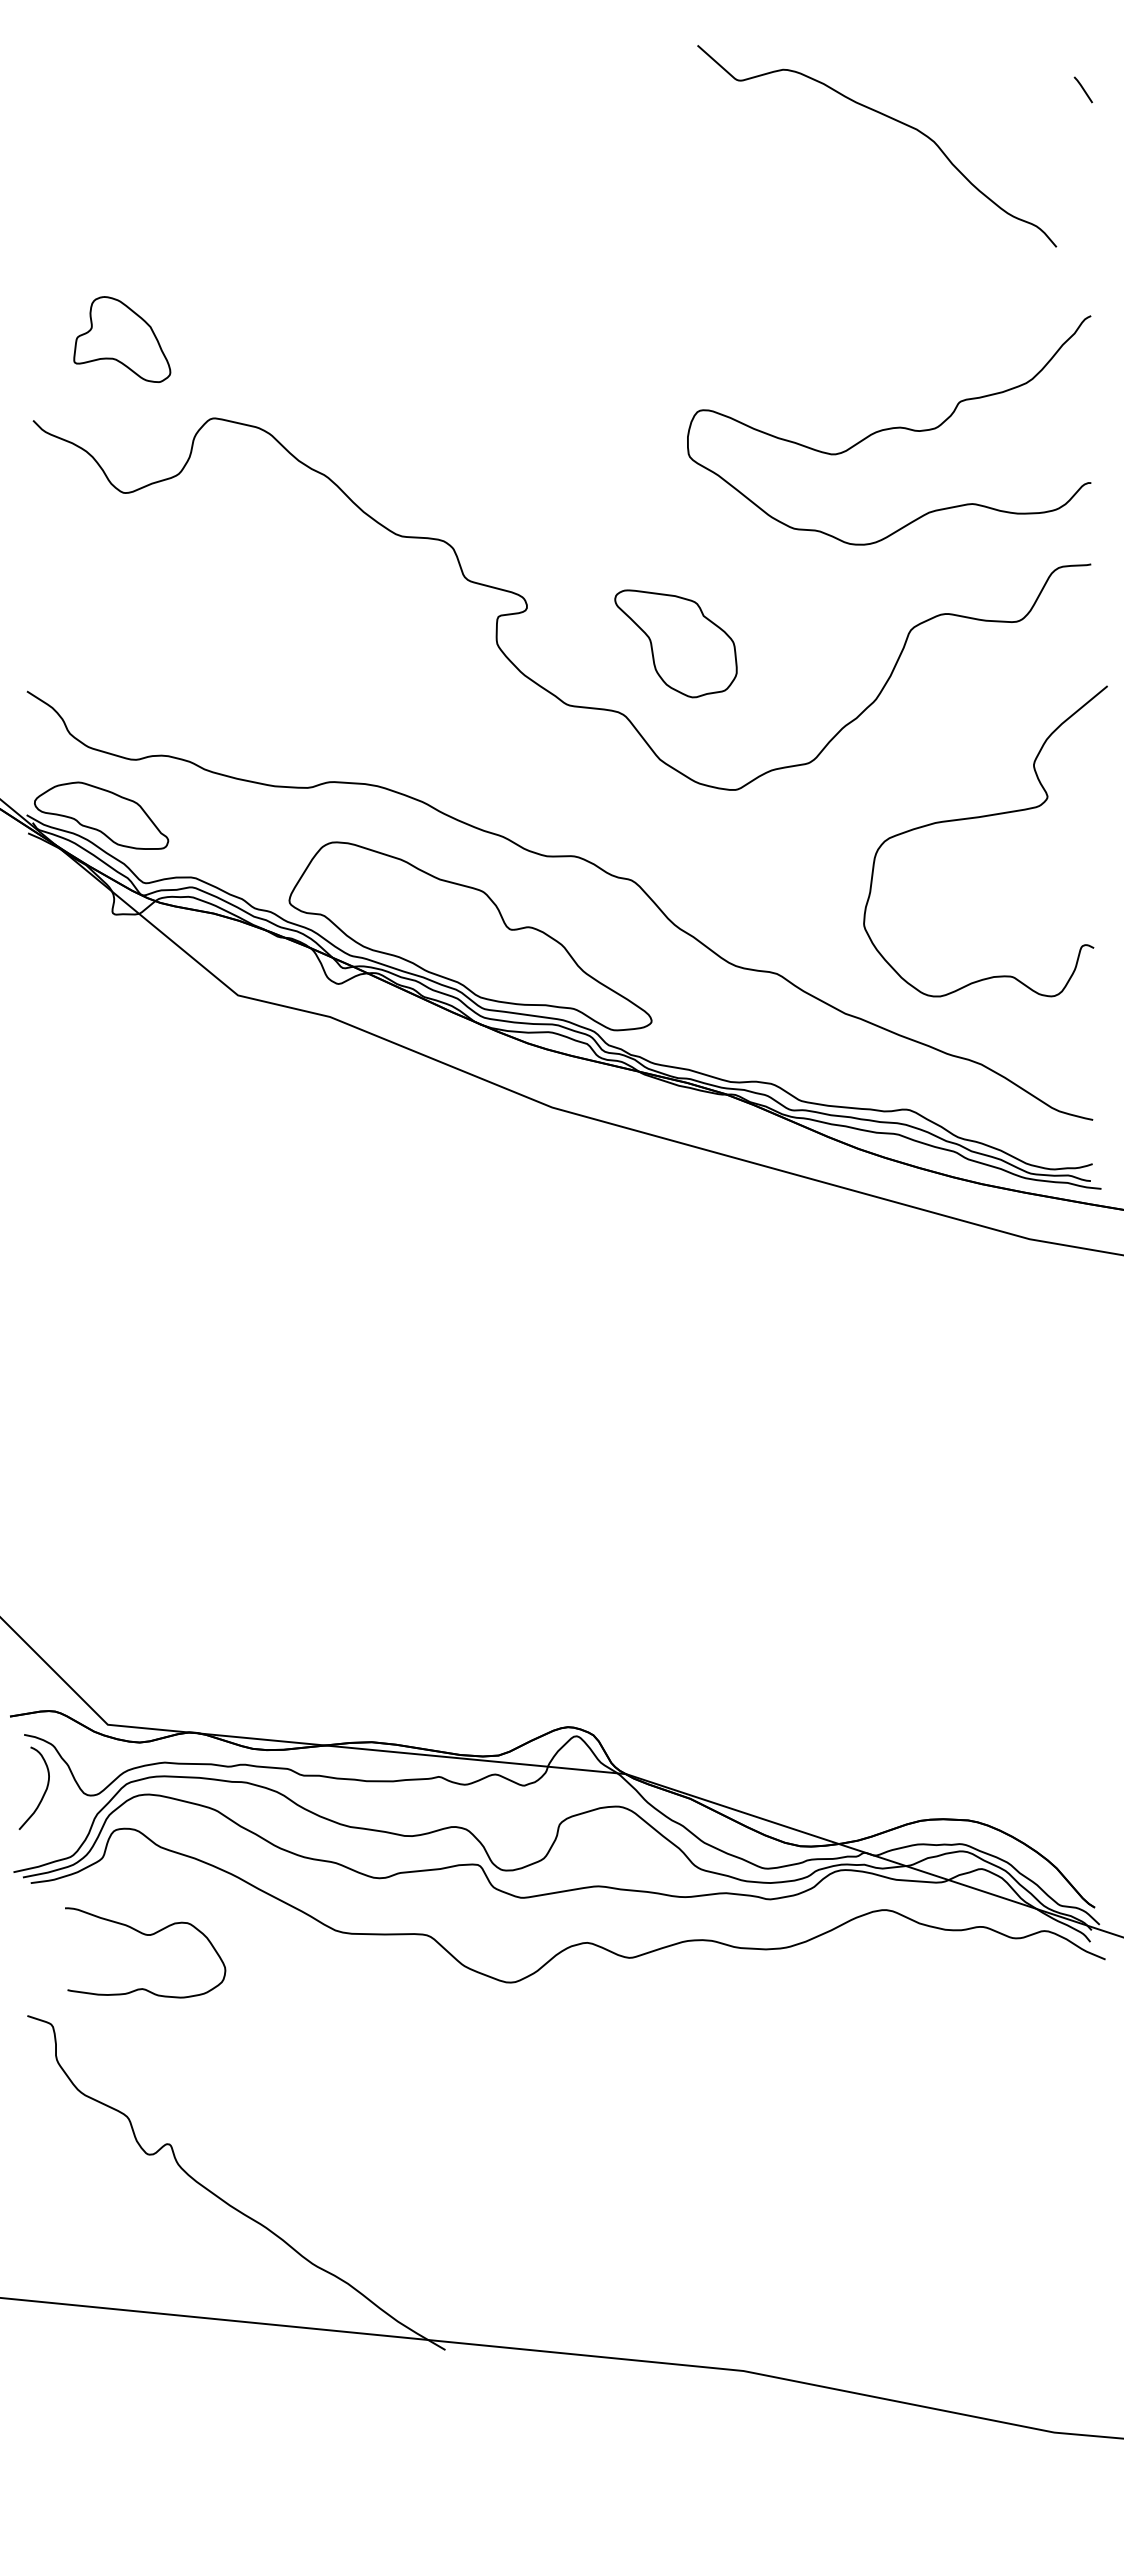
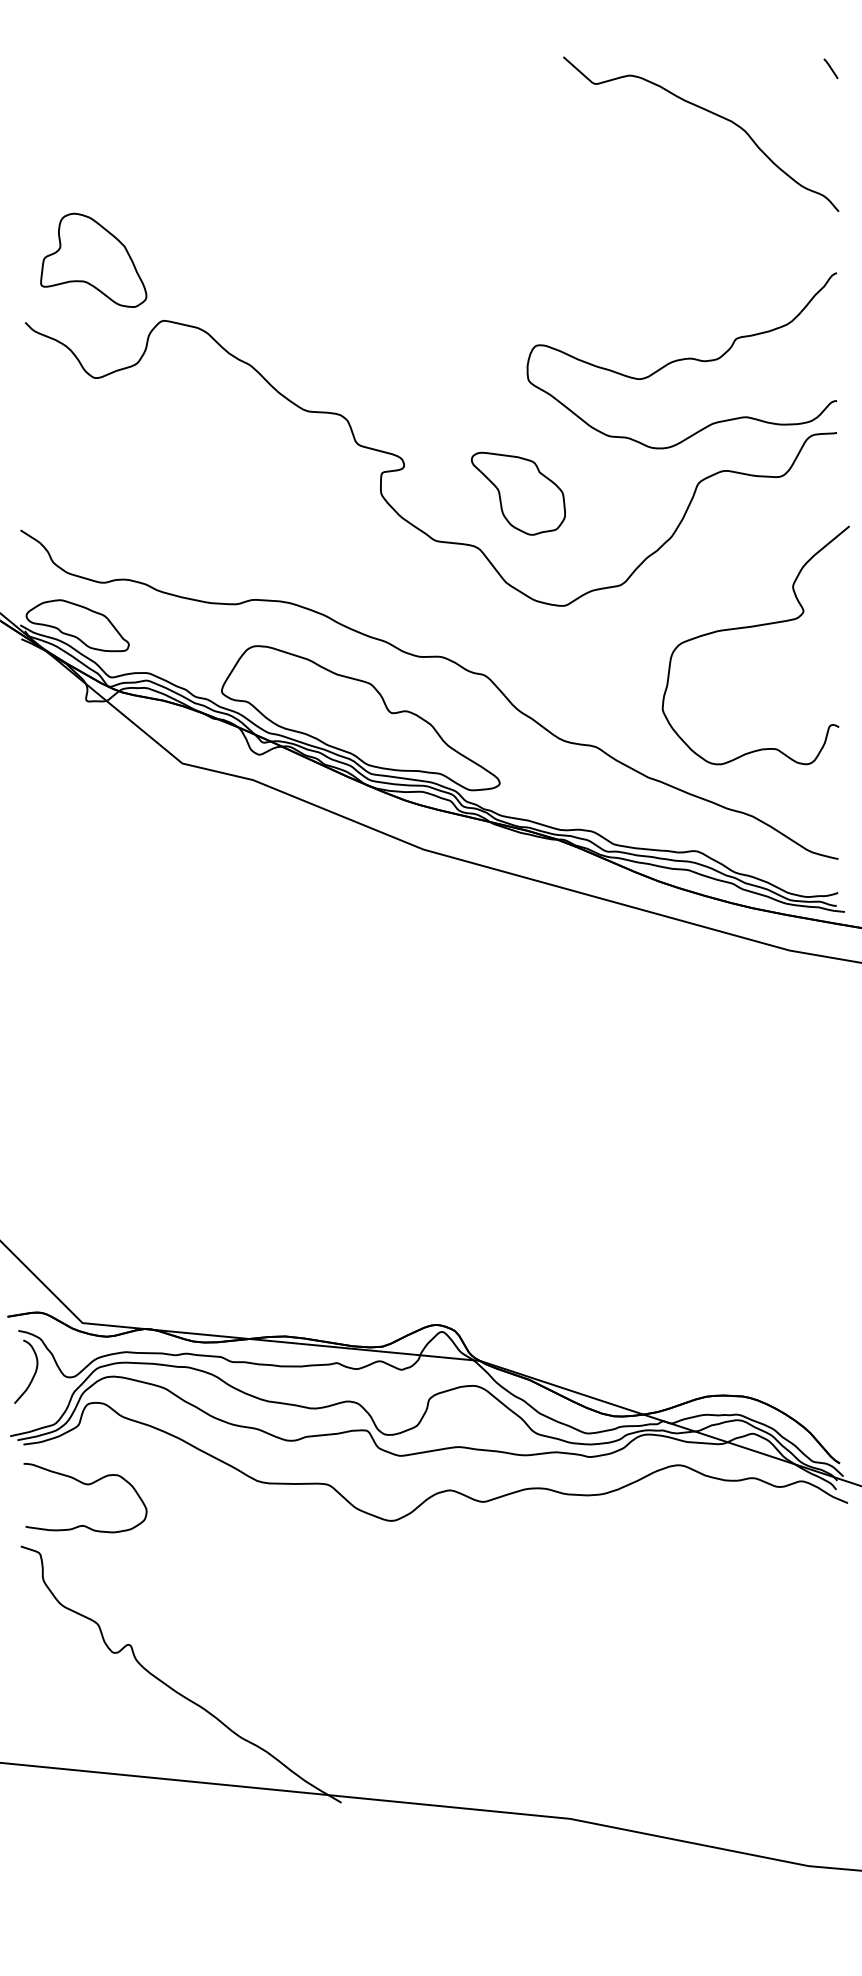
curve: (891, 119) -> (712, 113), moved
part: (121, 339) -> (93, 260), size x1.43
curve: (889, 429) -> (682, 360), moved
curve: (145, 1935) -> (85, 1484), moved

